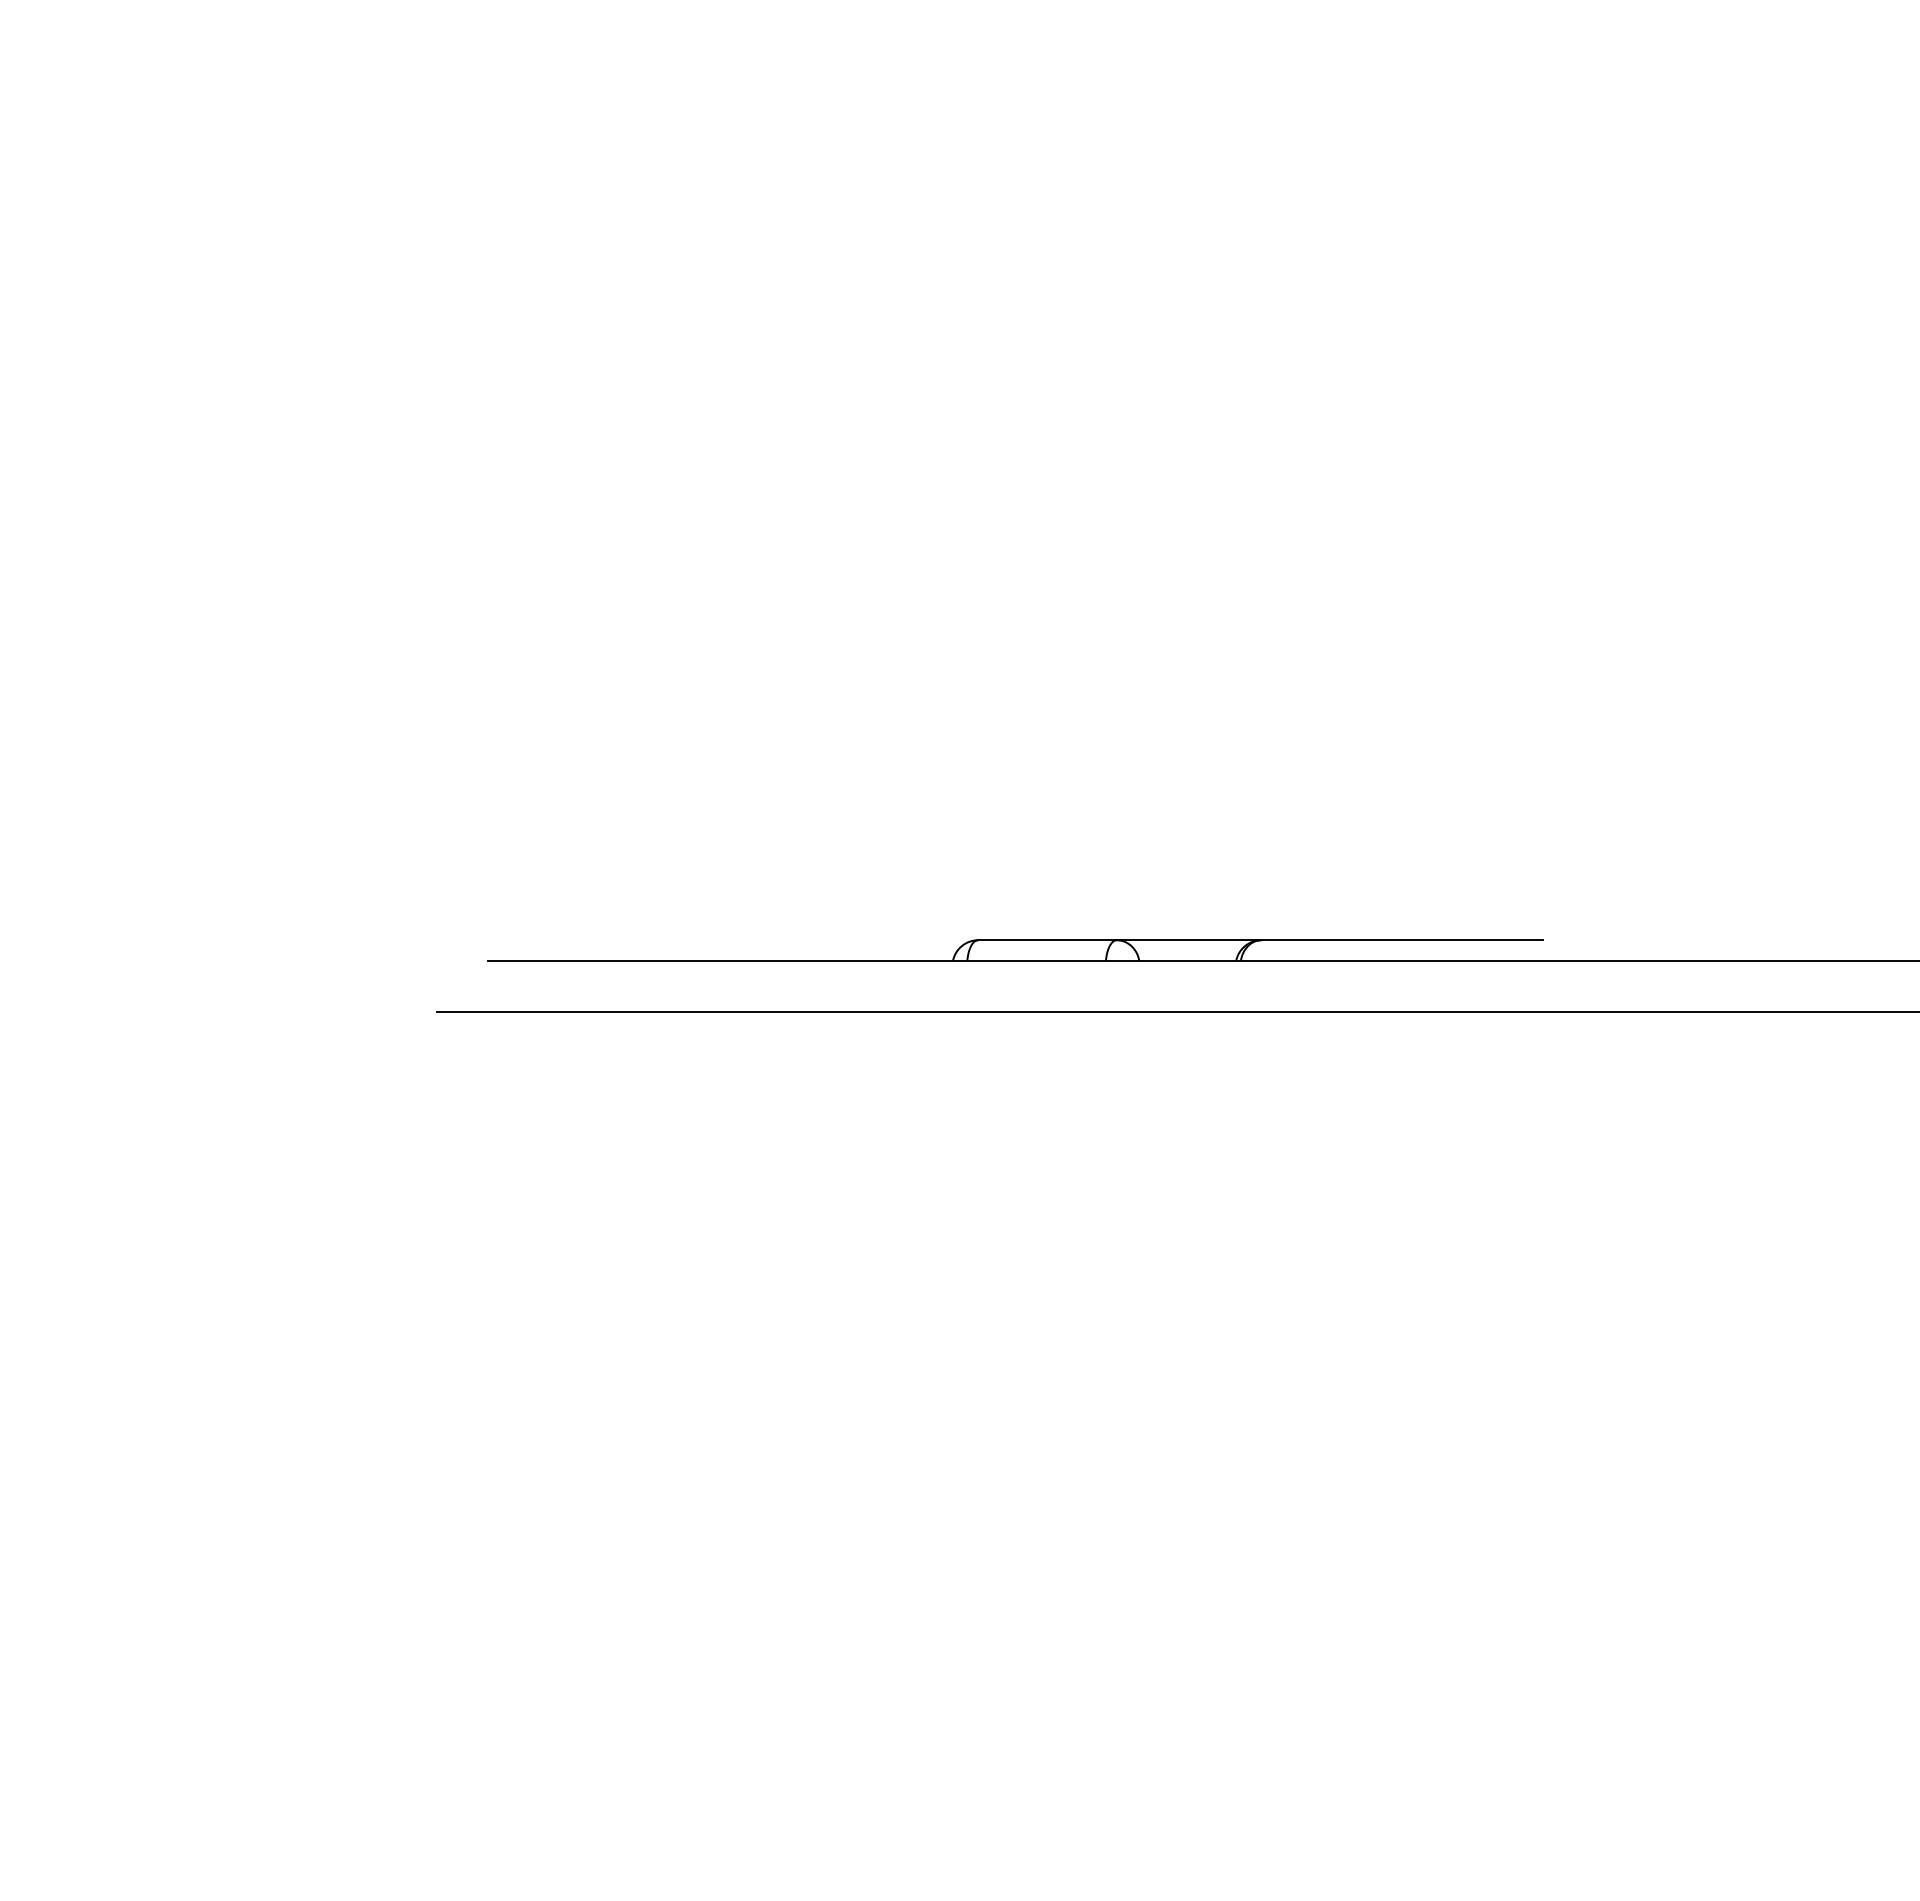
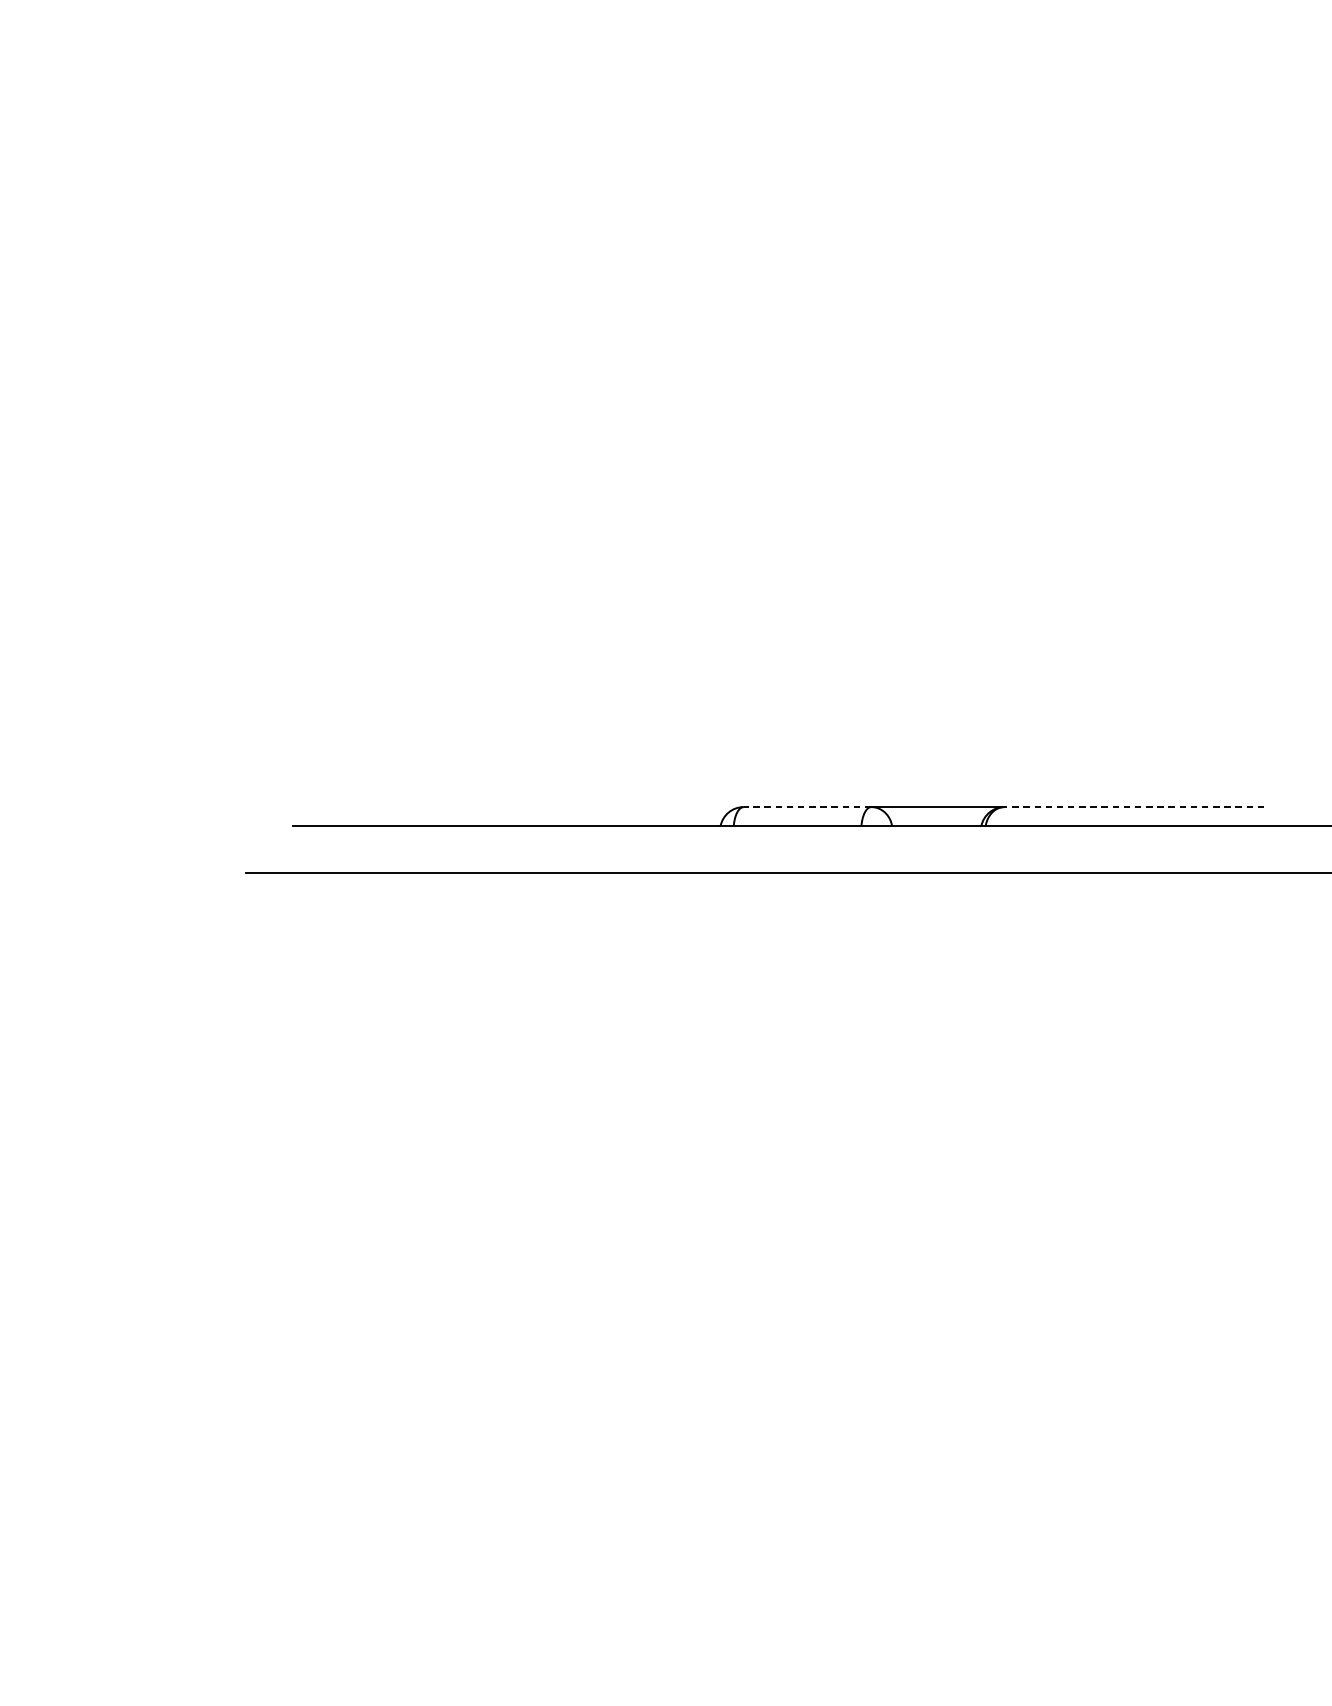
line: (1046, 940) -> (806, 807), solid -> dashed
line: (1402, 940) -> (1134, 807), solid -> dashed

